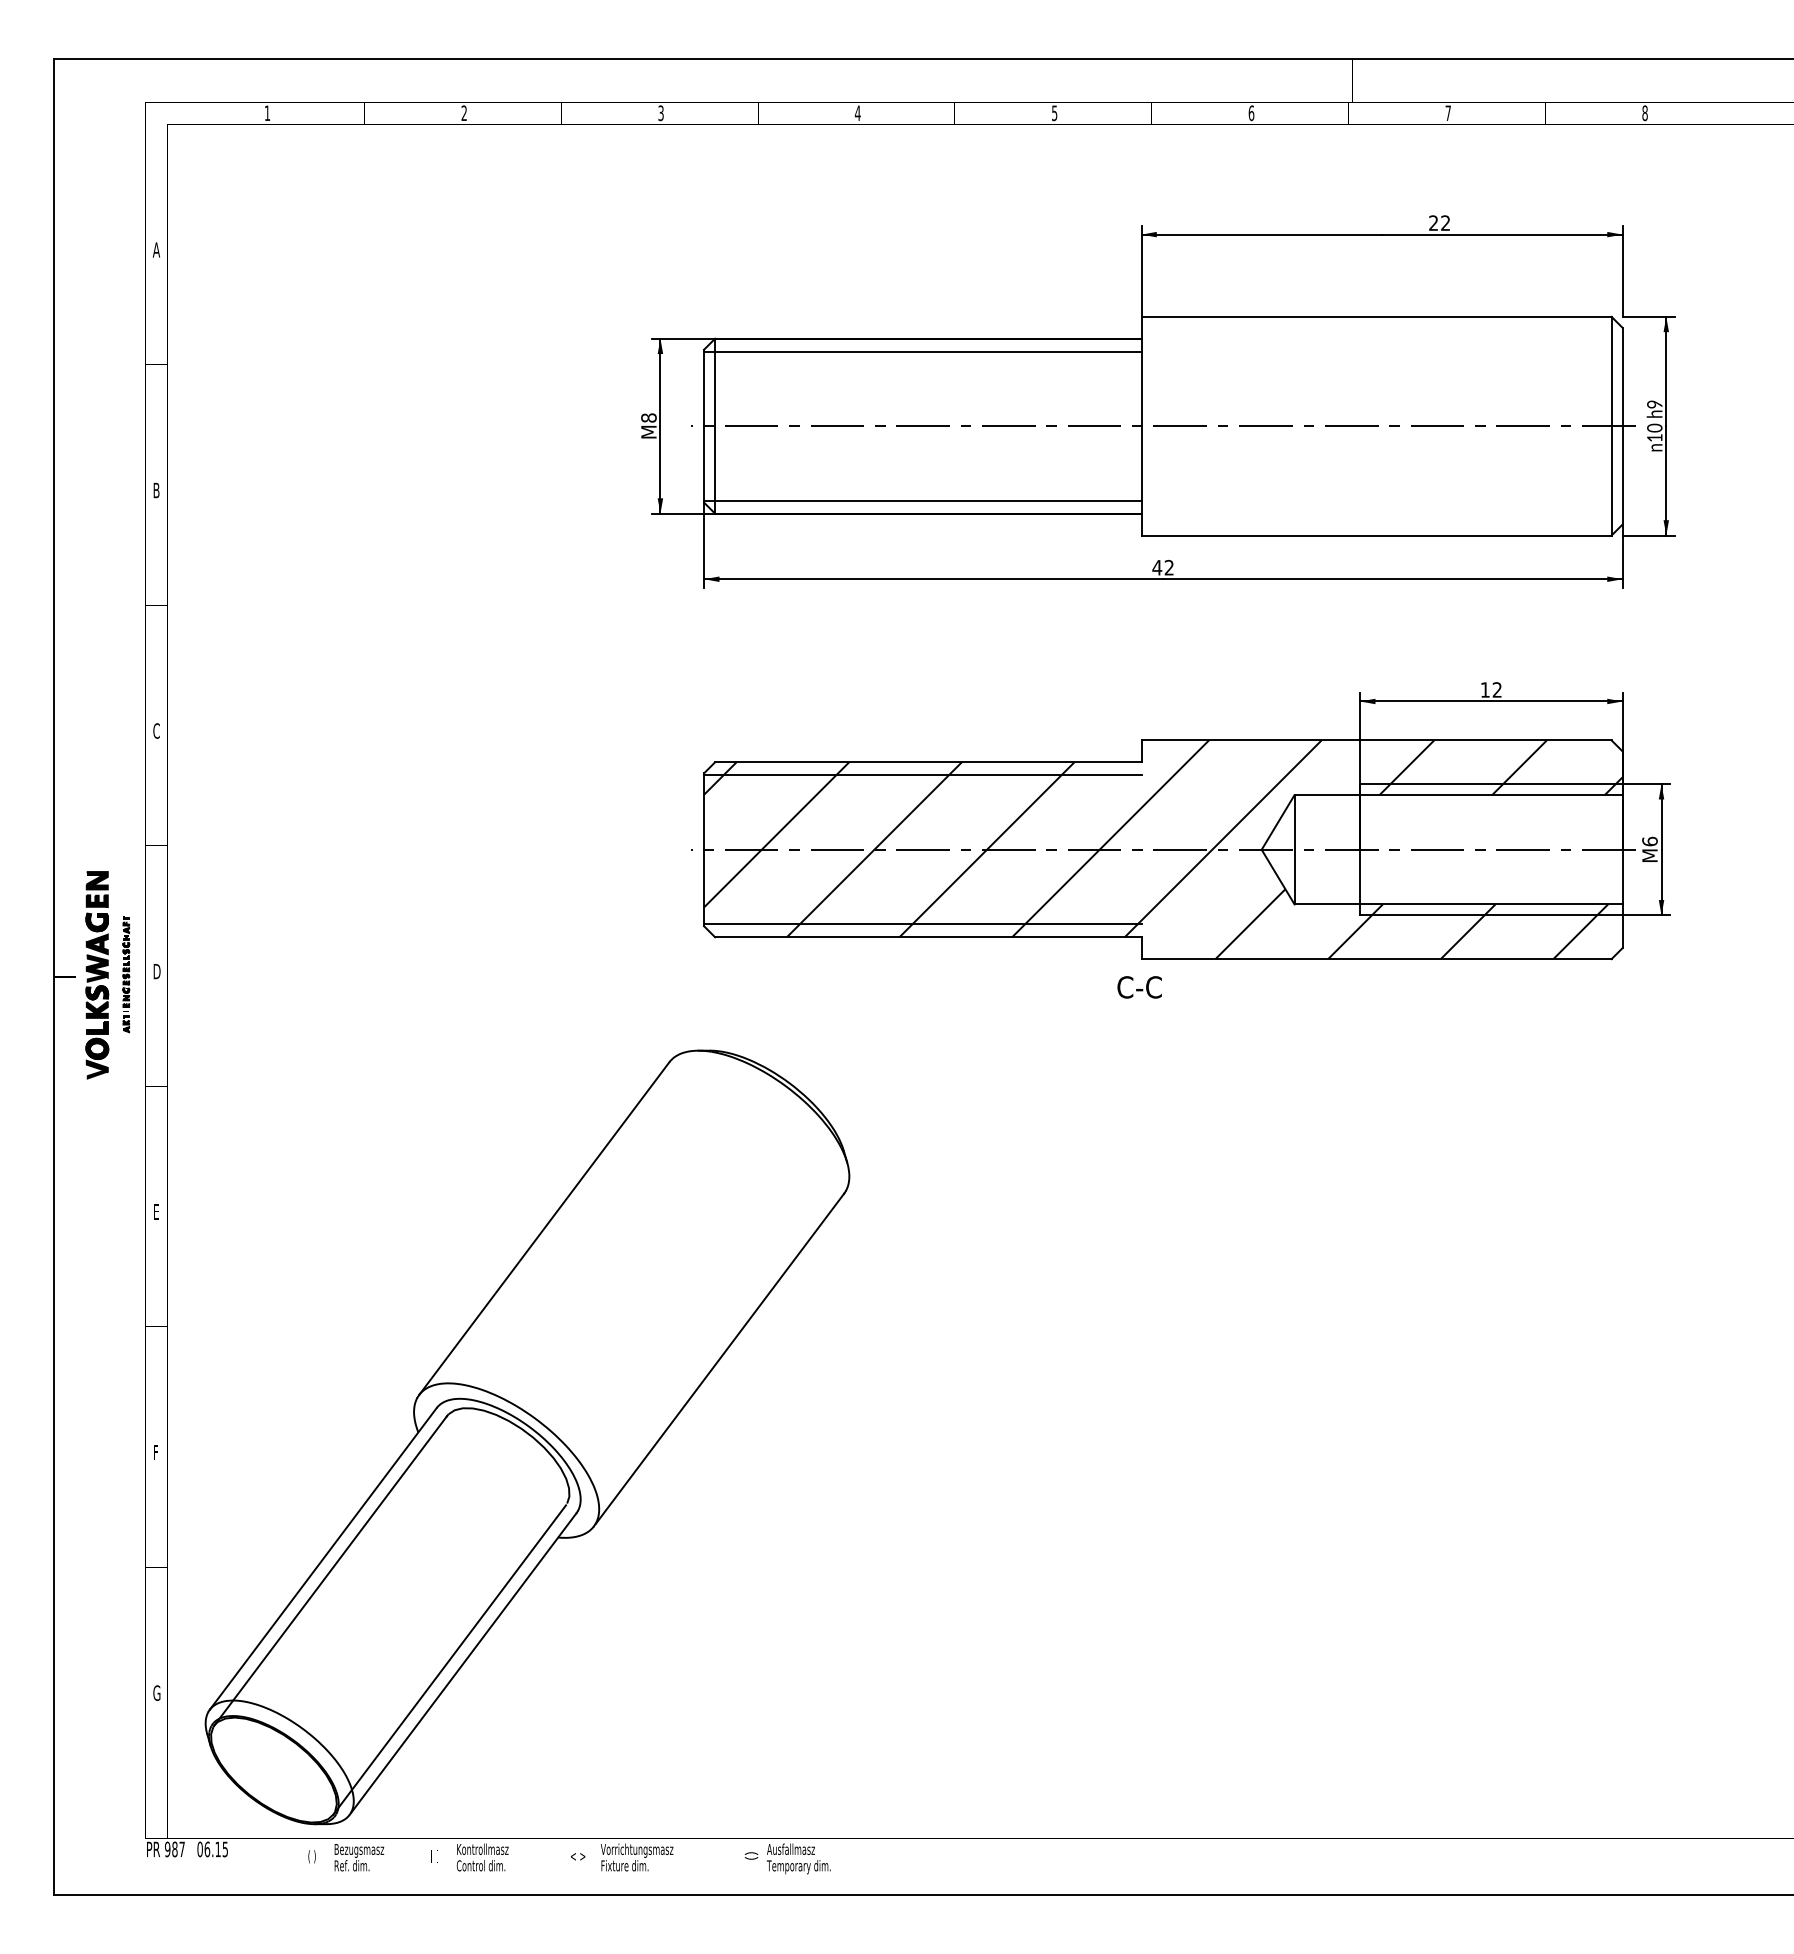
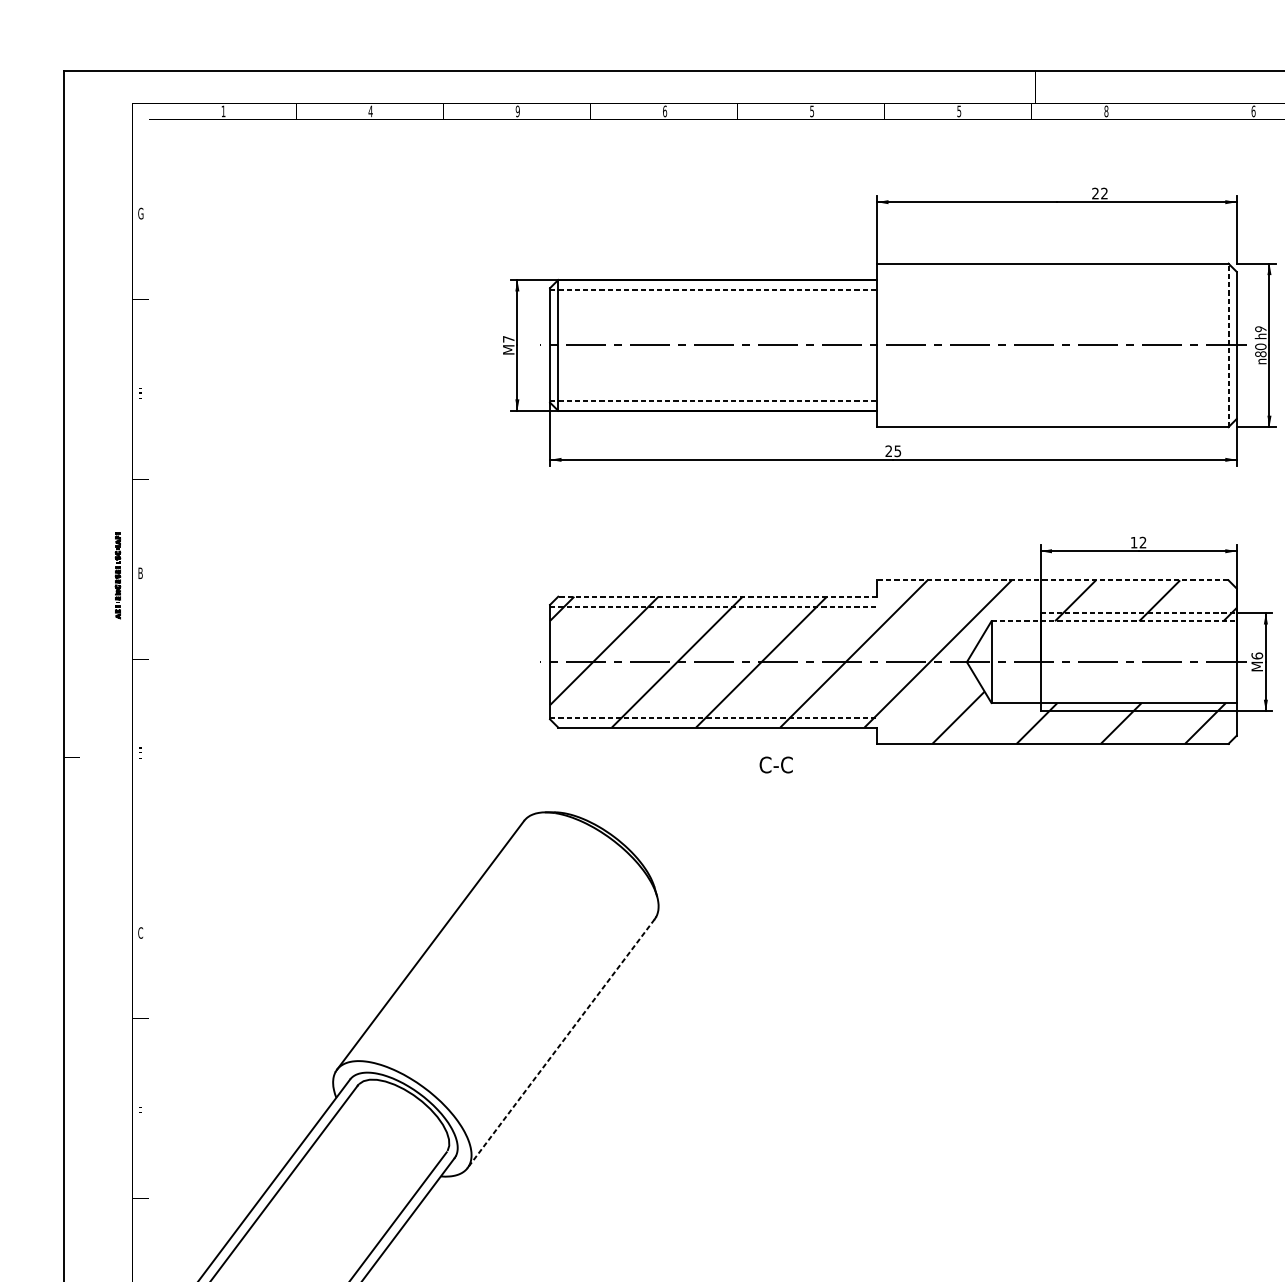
text: (464, 112) -> (370, 110), 2 -> 4
text: (660, 112) -> (517, 110), 3 -> 9
text: (1644, 112) -> (1253, 110), 8 -> 6
text: (857, 113) -> (664, 111), 4 -> 6
text: (1251, 113) -> (959, 111), 6 -> 5
text: (1448, 113) -> (1106, 111), 7 -> 8
text: (156, 249) -> (140, 213), A -> G
line: (922, 351) -> (713, 289), solid -> dashed
text: (648, 417) -> (508, 338), M8 -> M7
line: (1611, 425) -> (1228, 344), solid -> dashed
text: (1654, 438) -> (1260, 354), 10 -> 80
text: (156, 490) -> (140, 393), B -> E
line: (922, 500) -> (713, 400), solid -> dashed
text: (1162, 567) -> (892, 451), 42 -> 25
text: (156, 730) -> (140, 572), C -> B
line: (1376, 740) -> (1052, 580), solid -> dashed
line: (927, 762) -> (717, 596), solid -> dashed
line: (922, 775) -> (713, 606), solid -> dashed
line: (1491, 784) -> (1138, 613), solid -> dashed
line: (1458, 795) -> (1114, 621), solid -> dashed
line: (922, 924) -> (713, 717), solid -> dashed
text: (156, 971) -> (140, 753), D -> E
part: (126, 974) -> (118, 575), moved
part: (97, 975) -> (96, 756), removed
text: (1139, 987) -> (776, 765), moved
text: (156, 1211) -> (140, 932), E -> C
line: (719, 1358) -> (561, 1042), solid -> dashed

